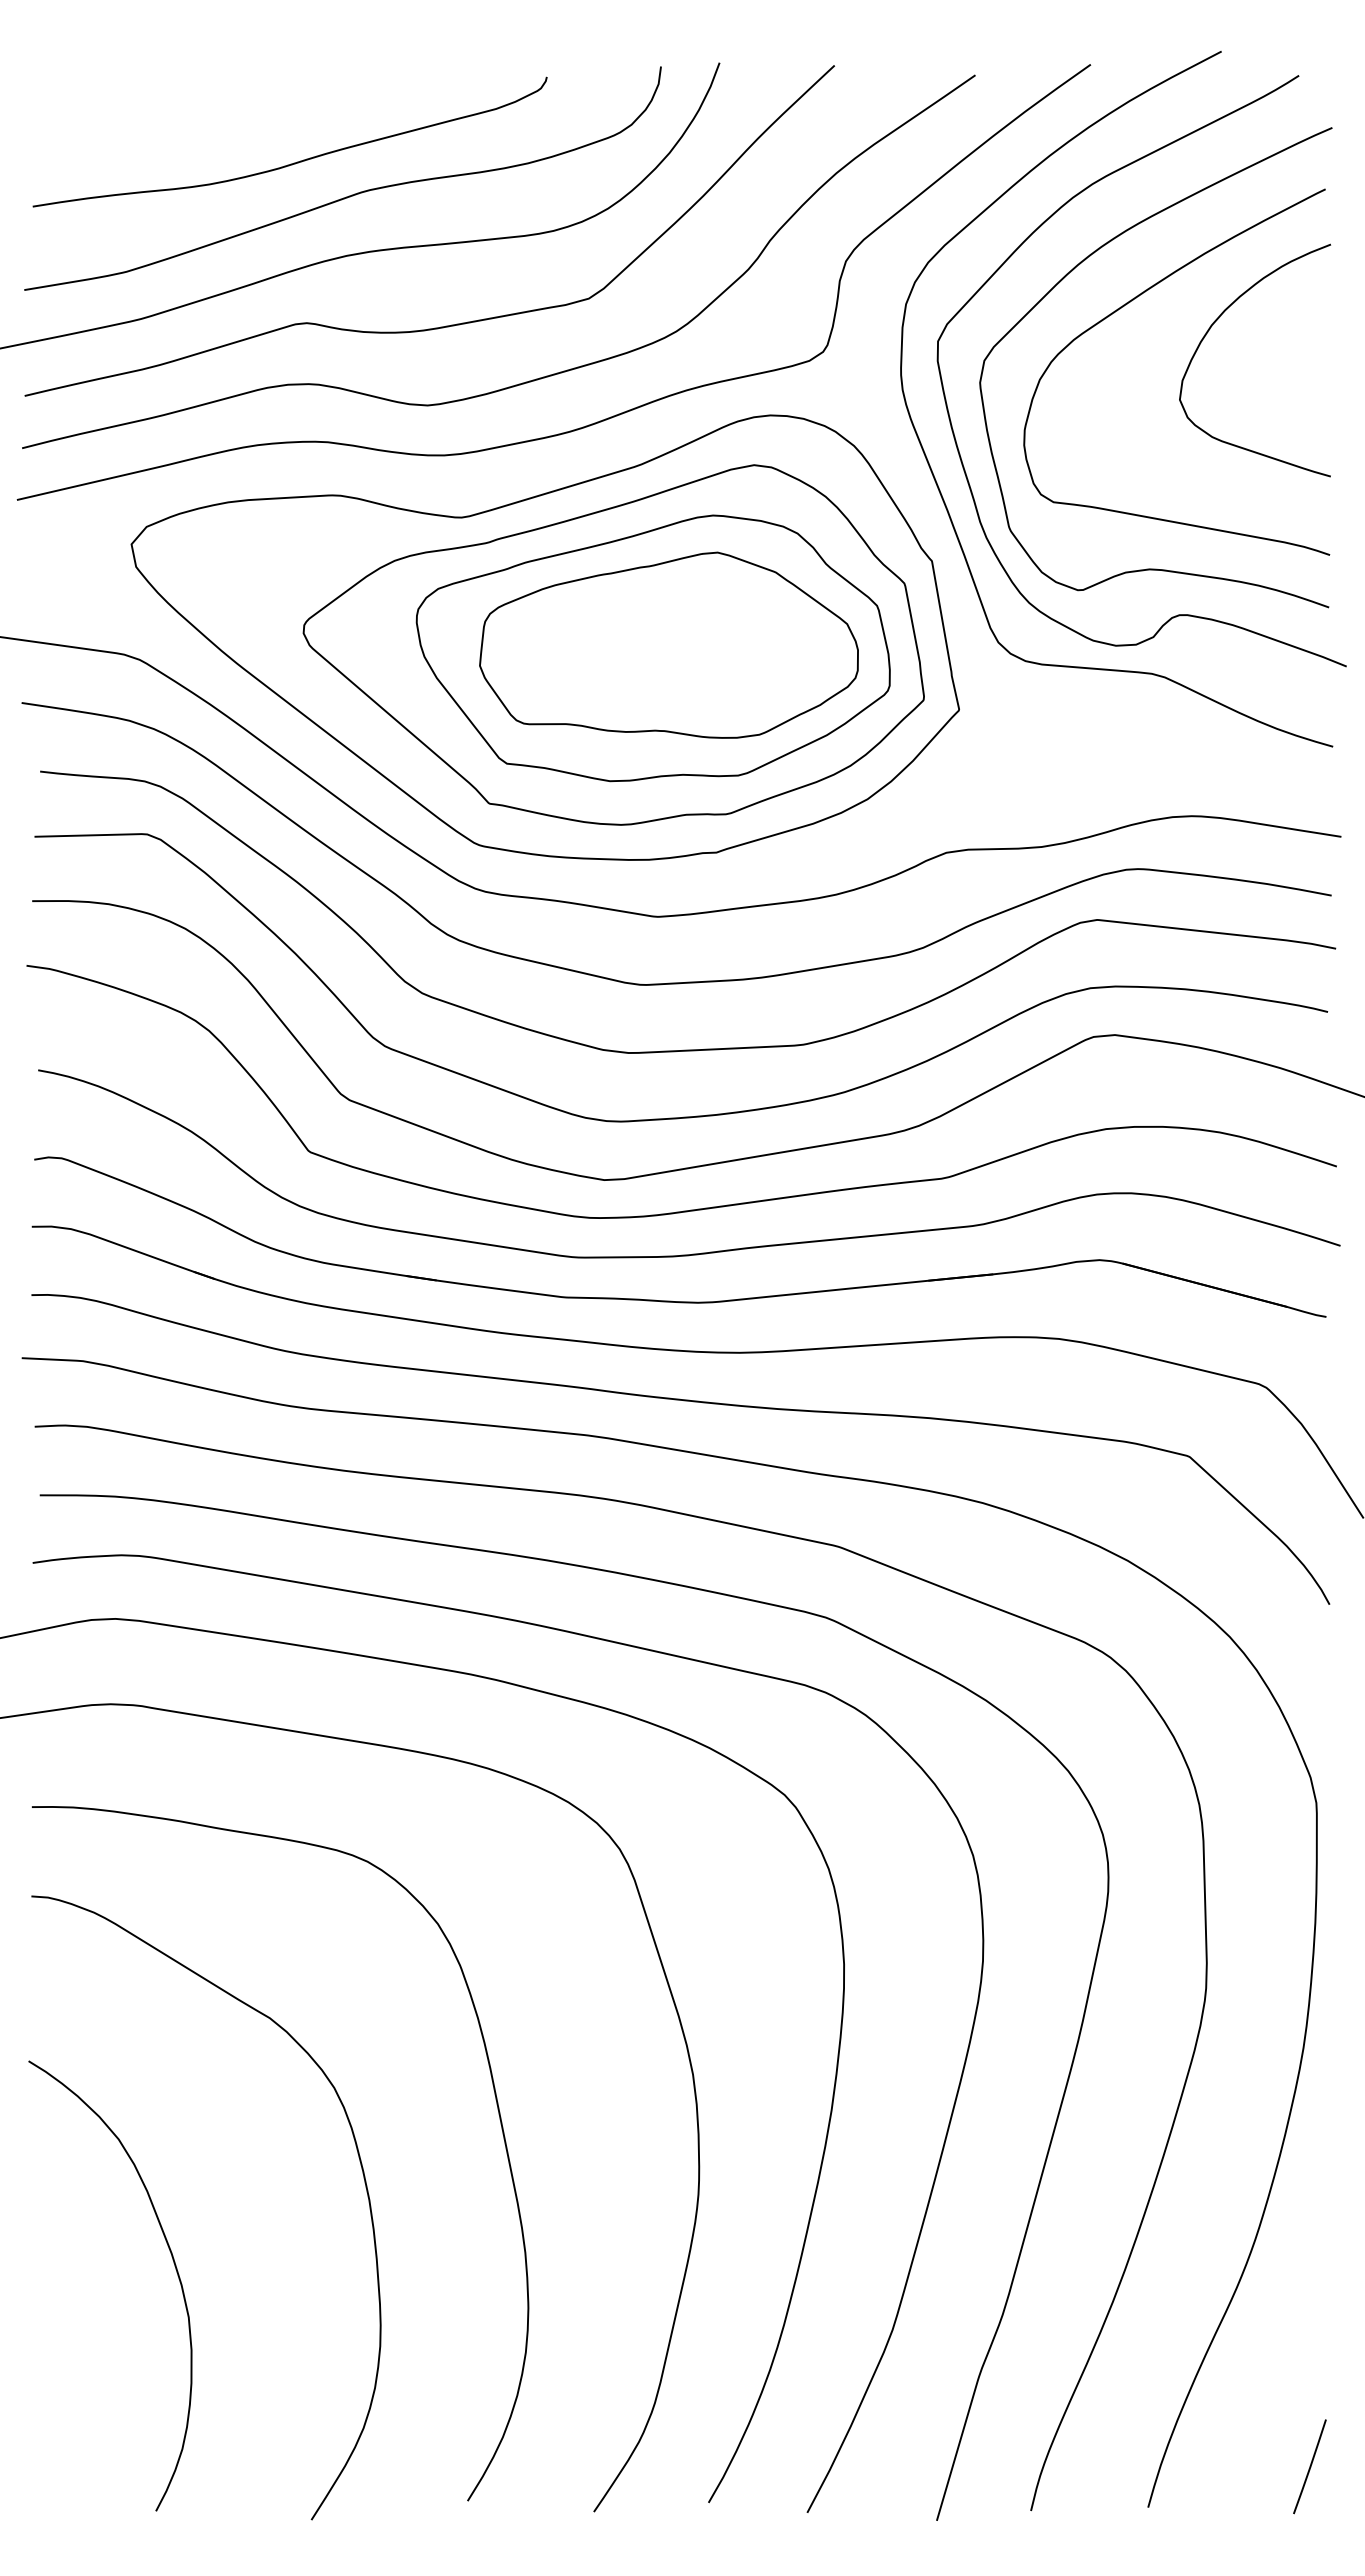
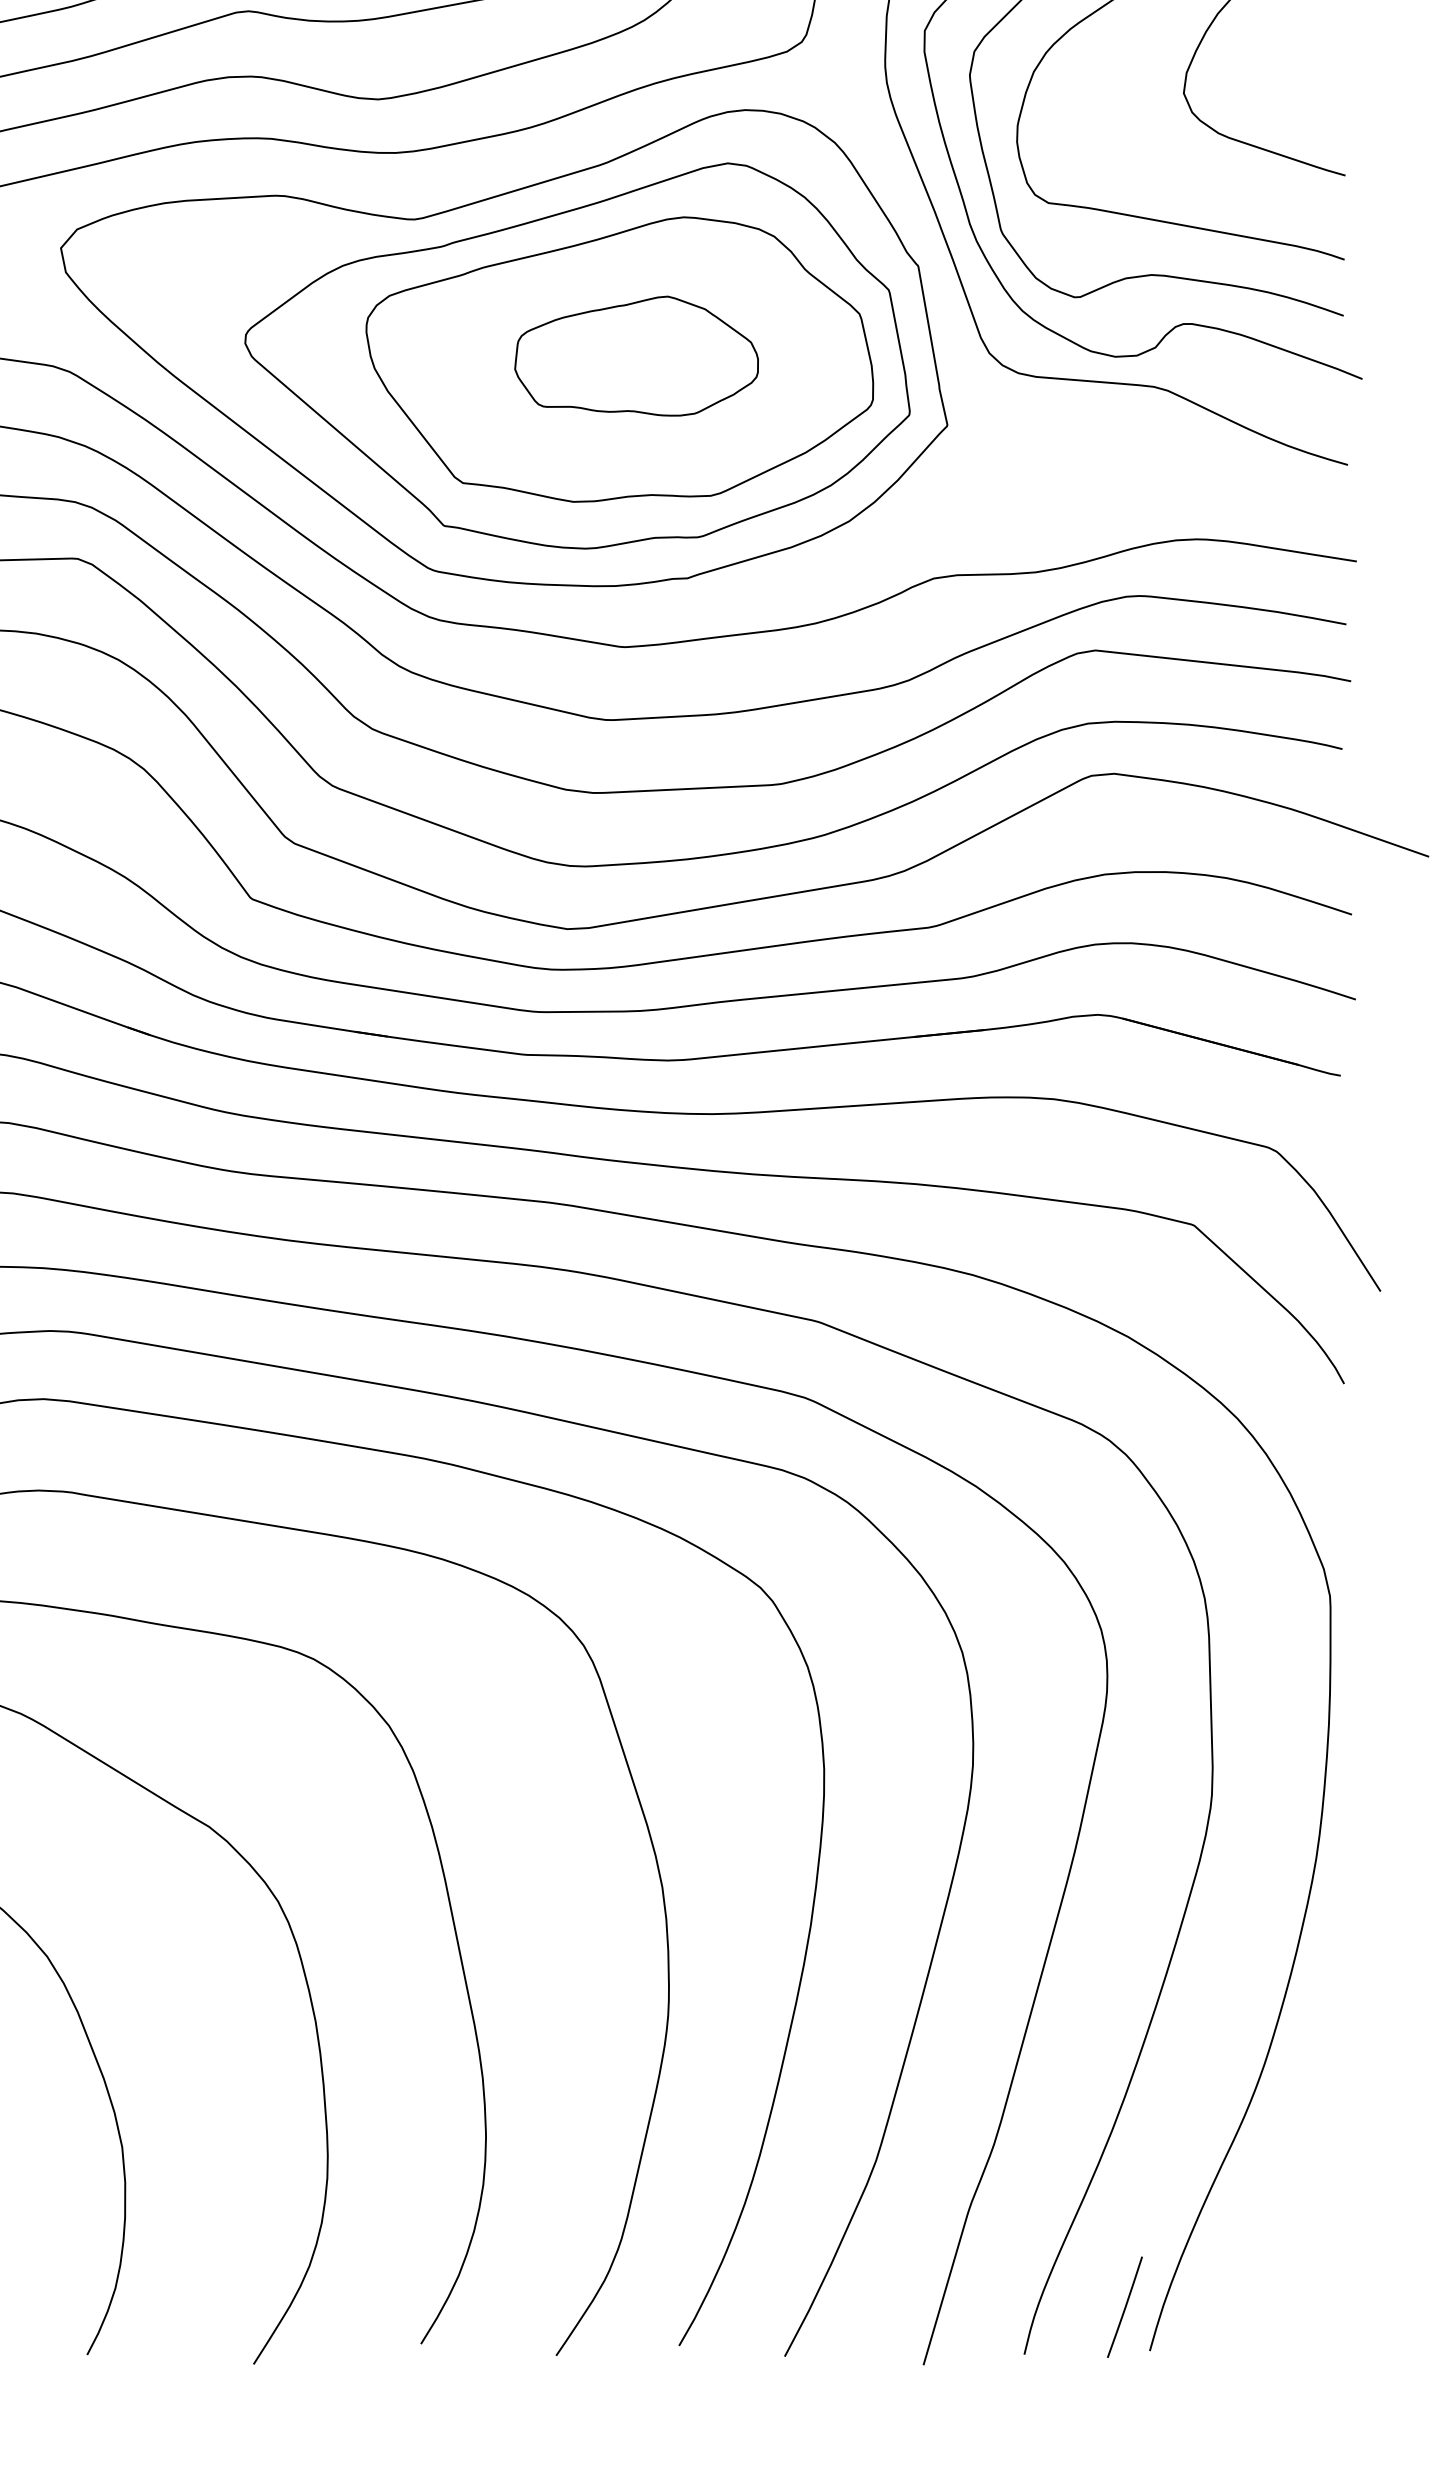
part: (668, 644) -> (636, 355), size x0.6
line: (1309, 2466) -> (1124, 2306), moved

